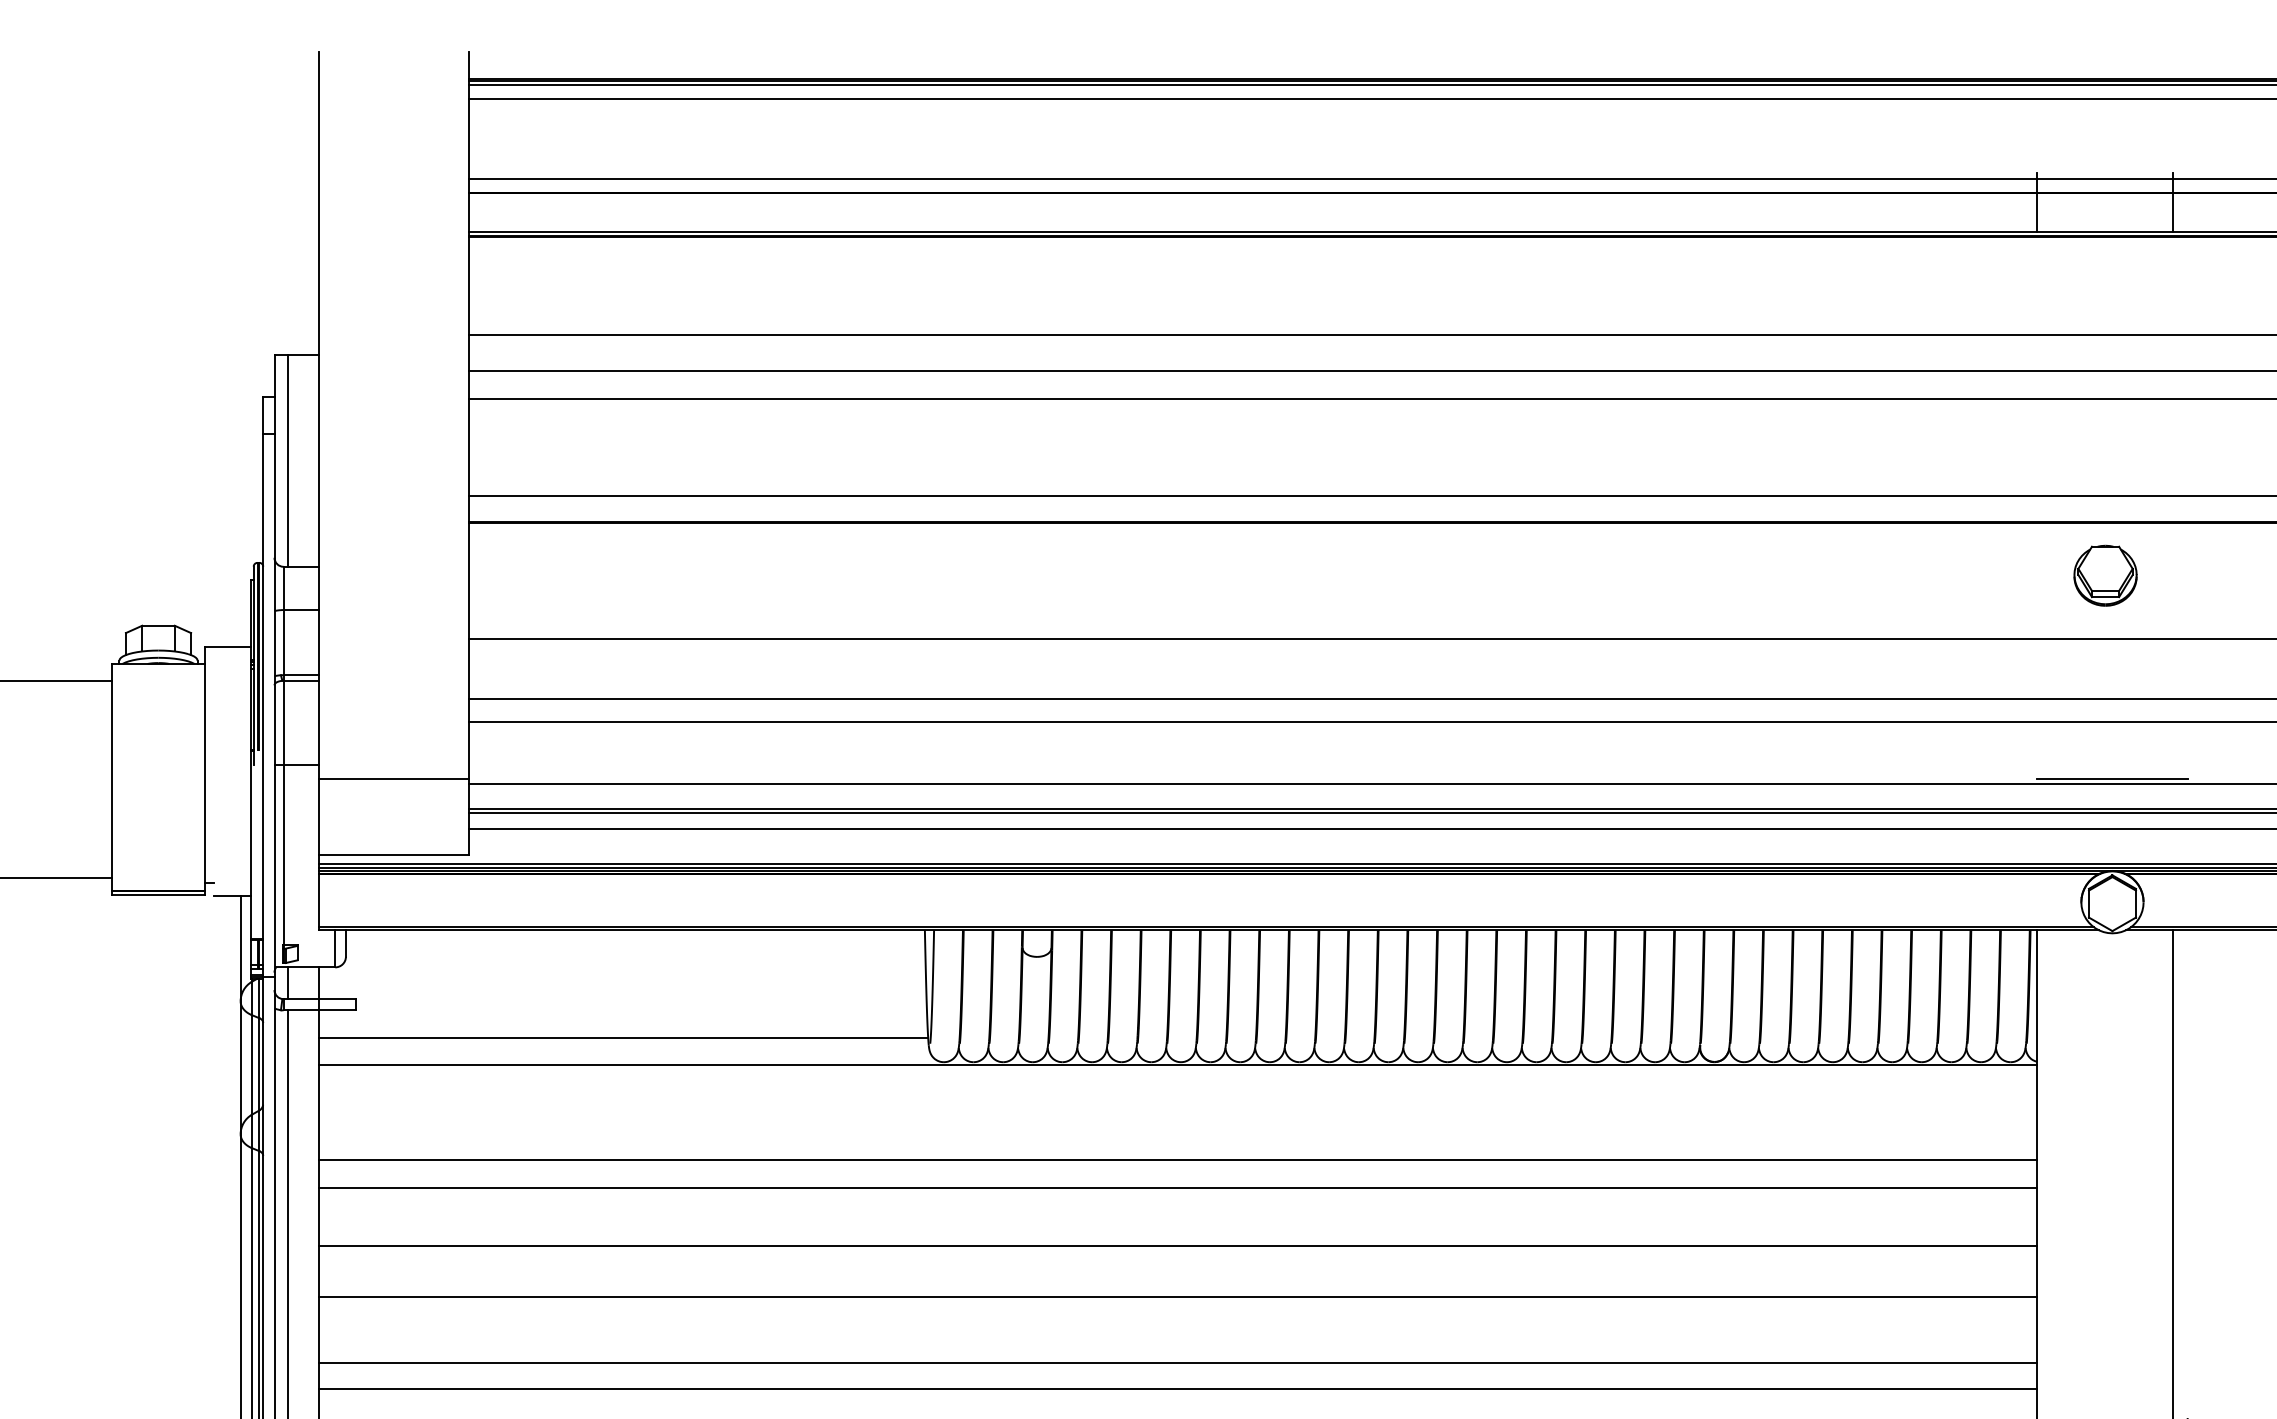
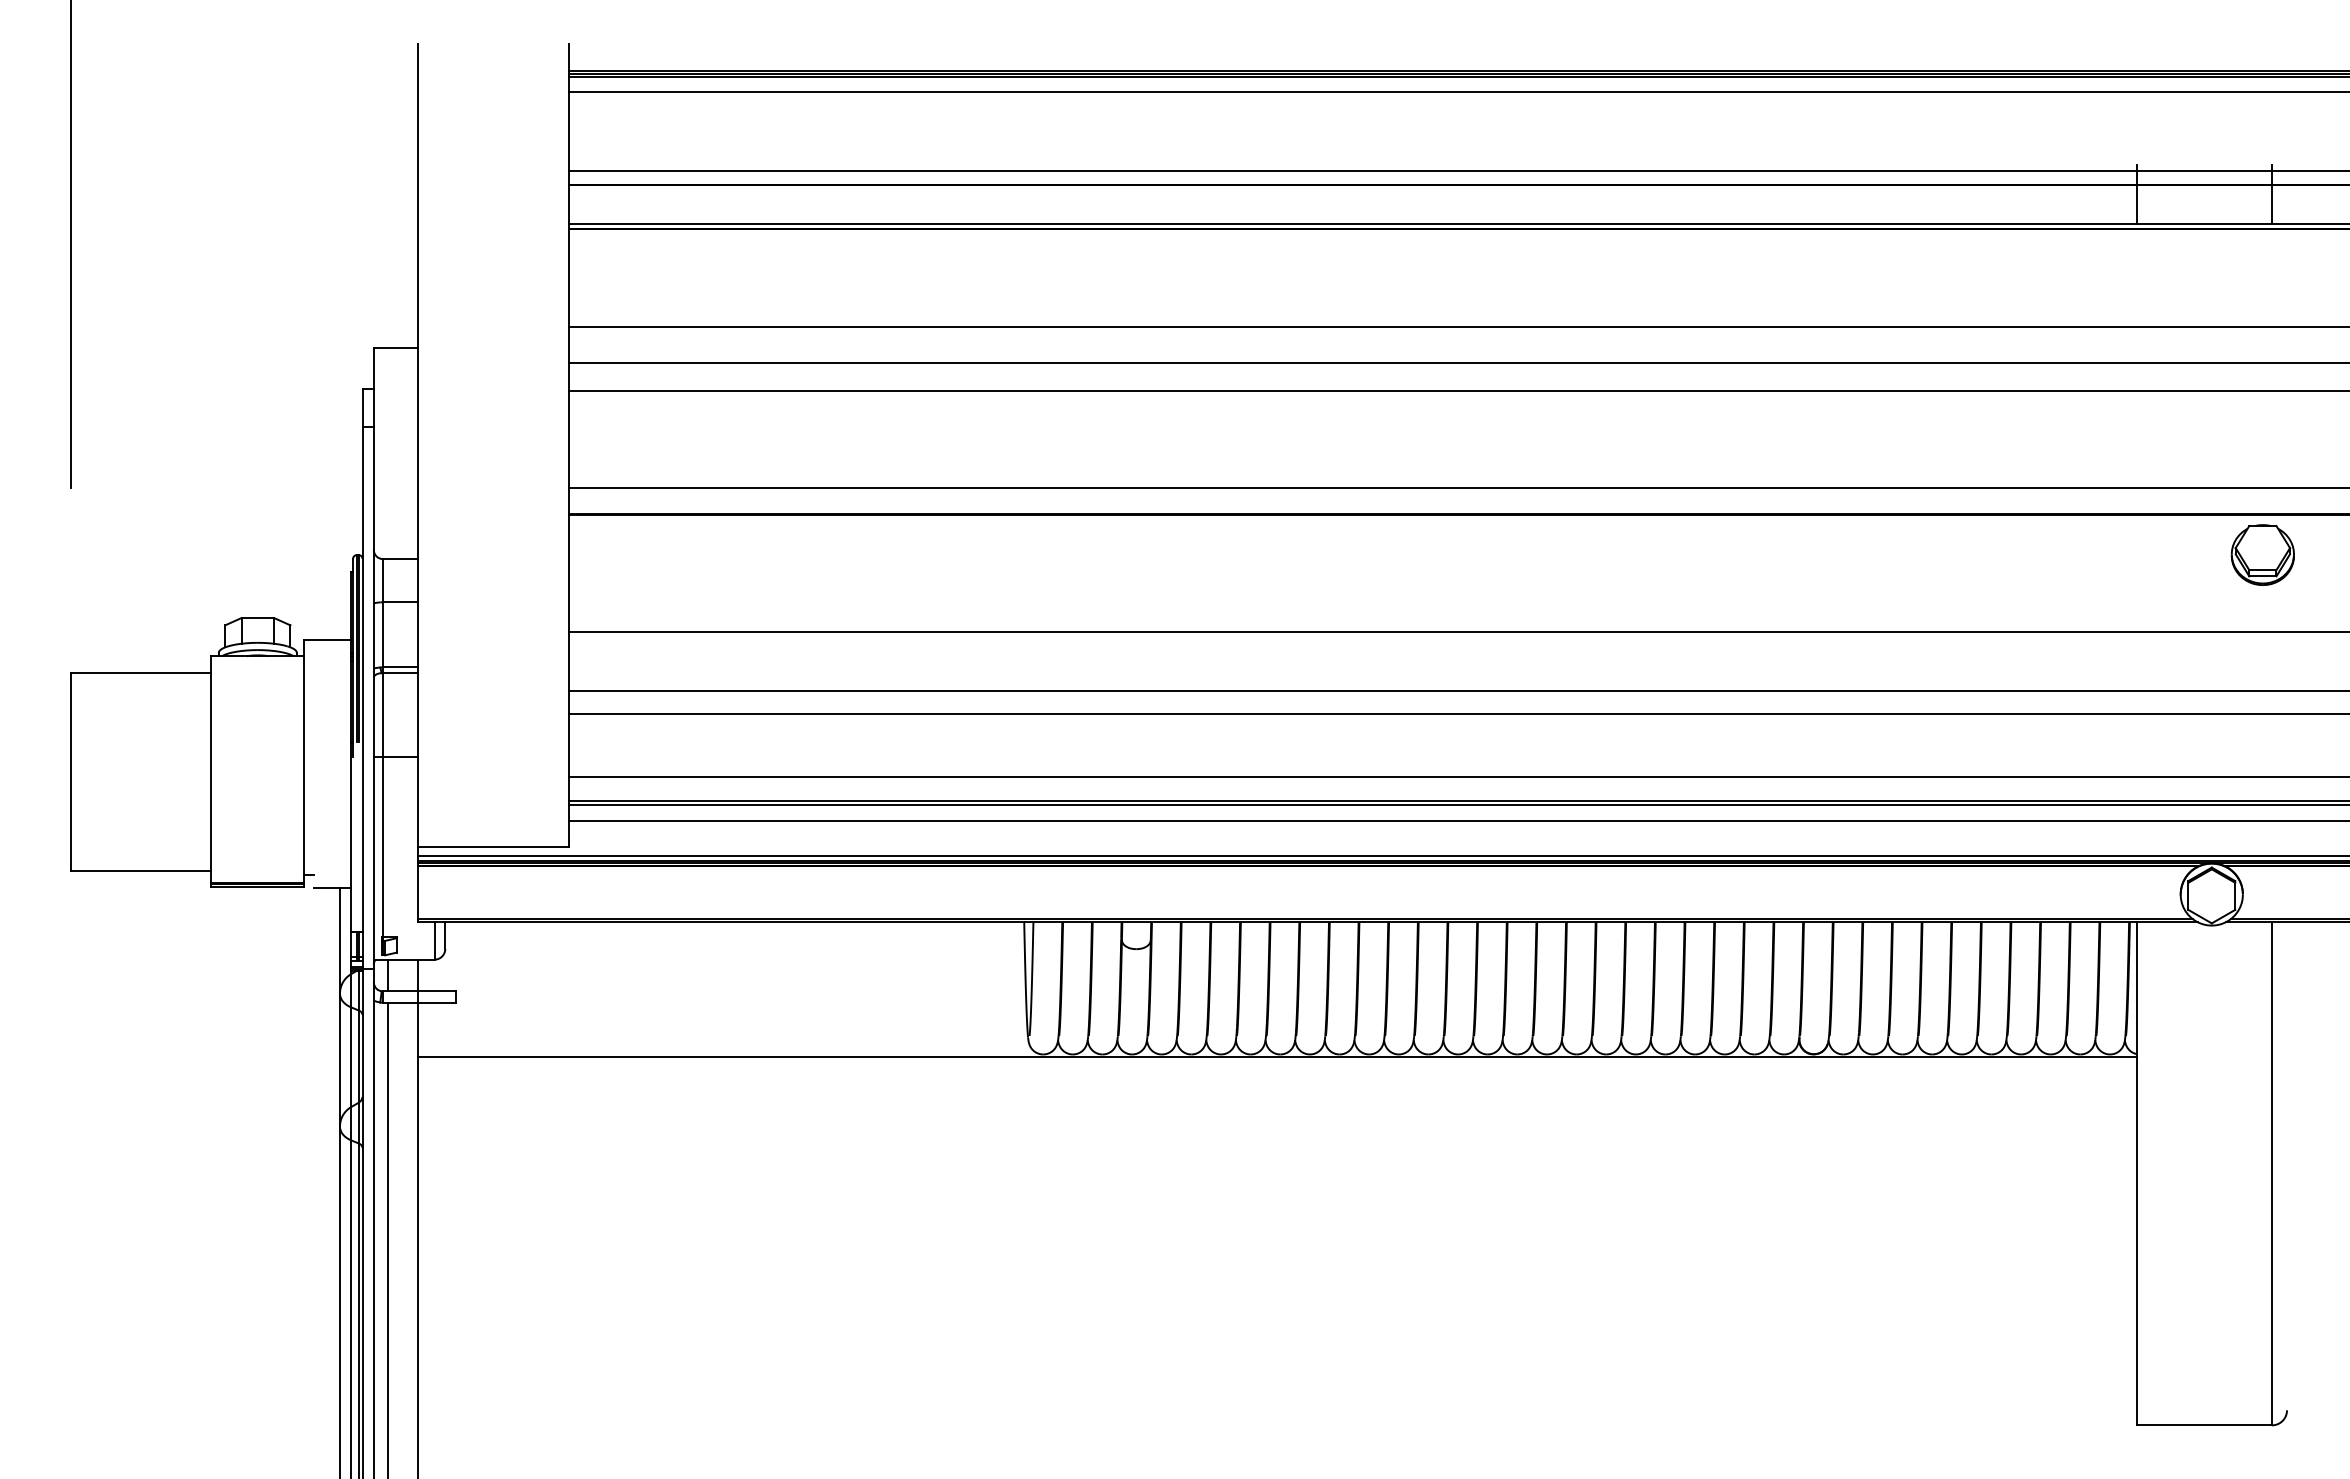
line: (288, 461) -> (387, 453), removed
part: (2105, 575) -> (2262, 554), moved
line: (394, 779) -> (493, 771), removed
line: (2112, 779) -> (2211, 771), removed
line: (623, 1038) -> (722, 1030), removed
line: (1178, 1159) -> (1277, 1151), removed
line: (1178, 1188) -> (1277, 1180), removed
line: (1178, 1246) -> (1277, 1238), removed
line: (1178, 1297) -> (1277, 1289), removed
line: (1178, 1362) -> (1277, 1354), removed
line: (1178, 1389) -> (1277, 1381), removed

